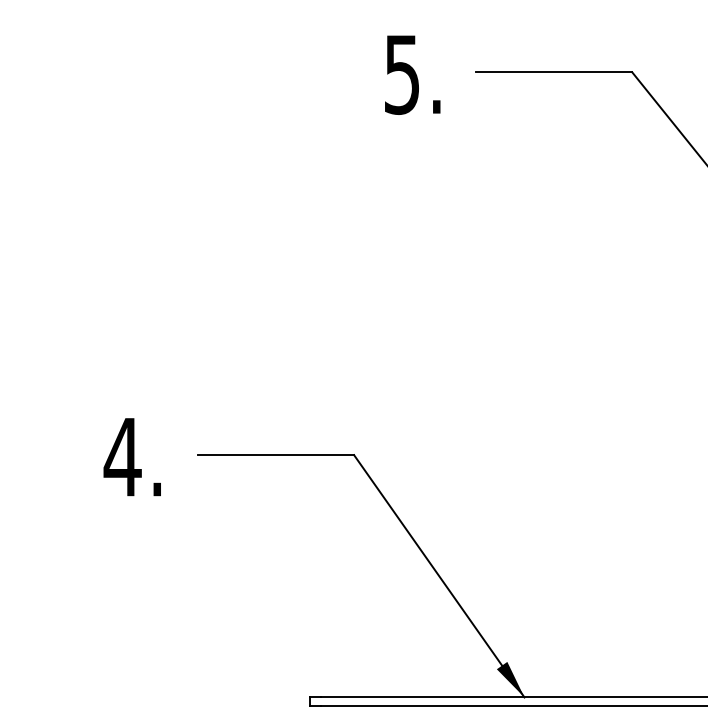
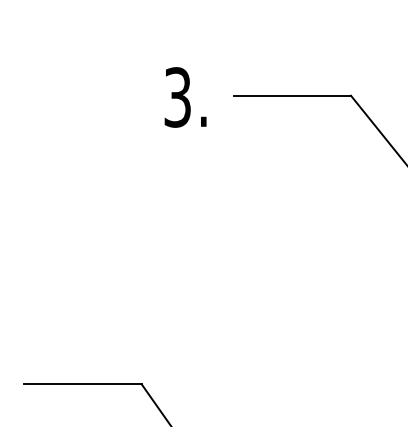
text: (402, 74) -> (177, 97), 5. -> 3.

